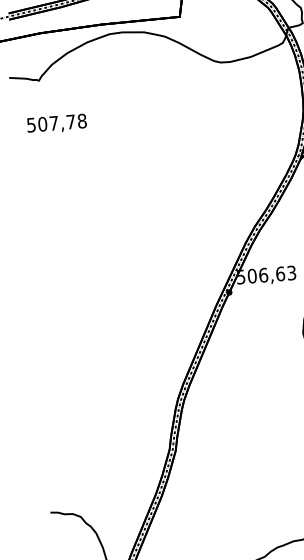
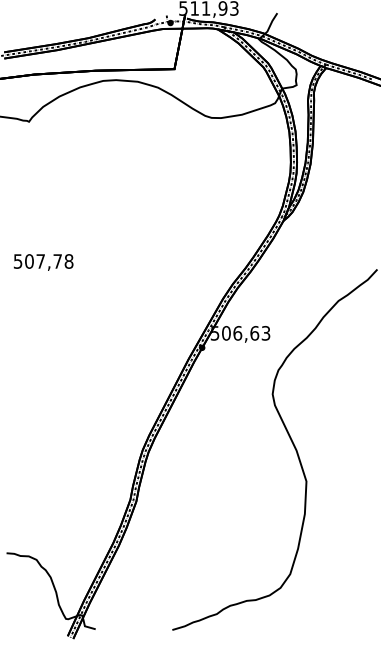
text: (56, 124) -> (43, 262), moved

